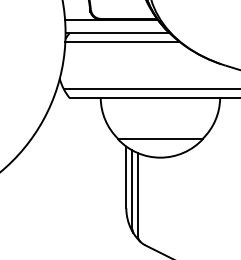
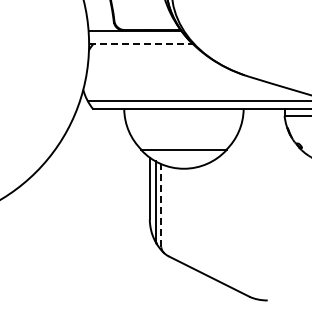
line: (117, 33) -> (141, 44), solid -> dashed
line: (121, 41) -> (145, 52), removed
line: (137, 194) -> (161, 205), solid -> dashed

